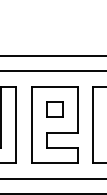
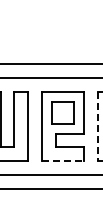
part: (54, 109) -> (62, 112), size x1.6
line: (93, 124) -> (97, 126), solid -> dashed
line: (54, 163) -> (62, 161), solid -> dashed

